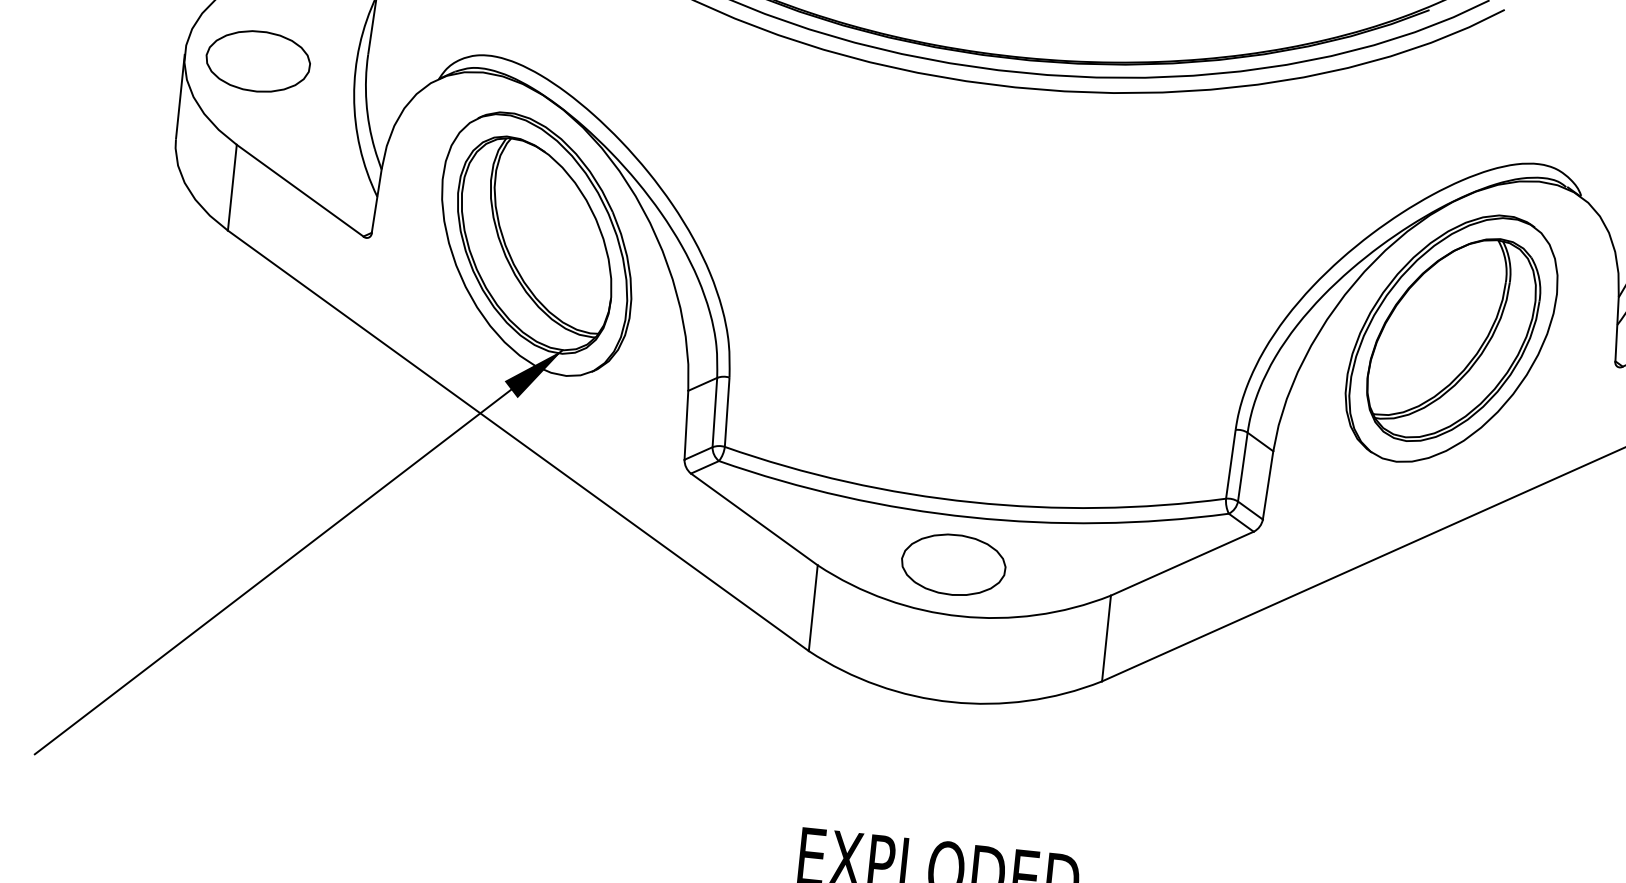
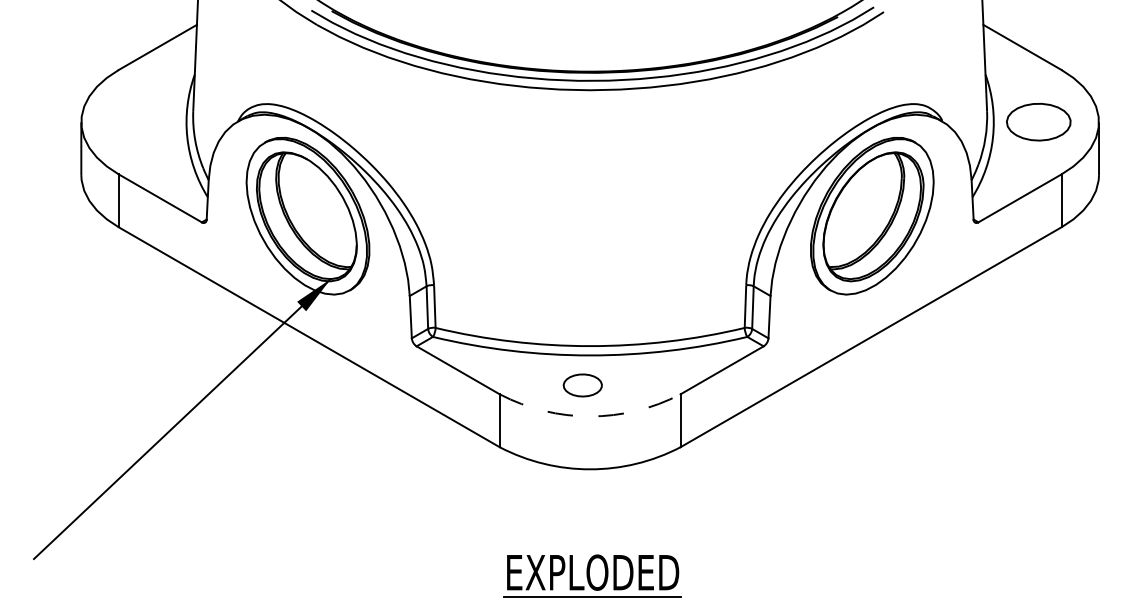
part: (258, 60) -> (126, 121), removed
part: (953, 564) -> (582, 385), size x0.6
arc: (961, 616) -> (590, 416), solid -> dashed

